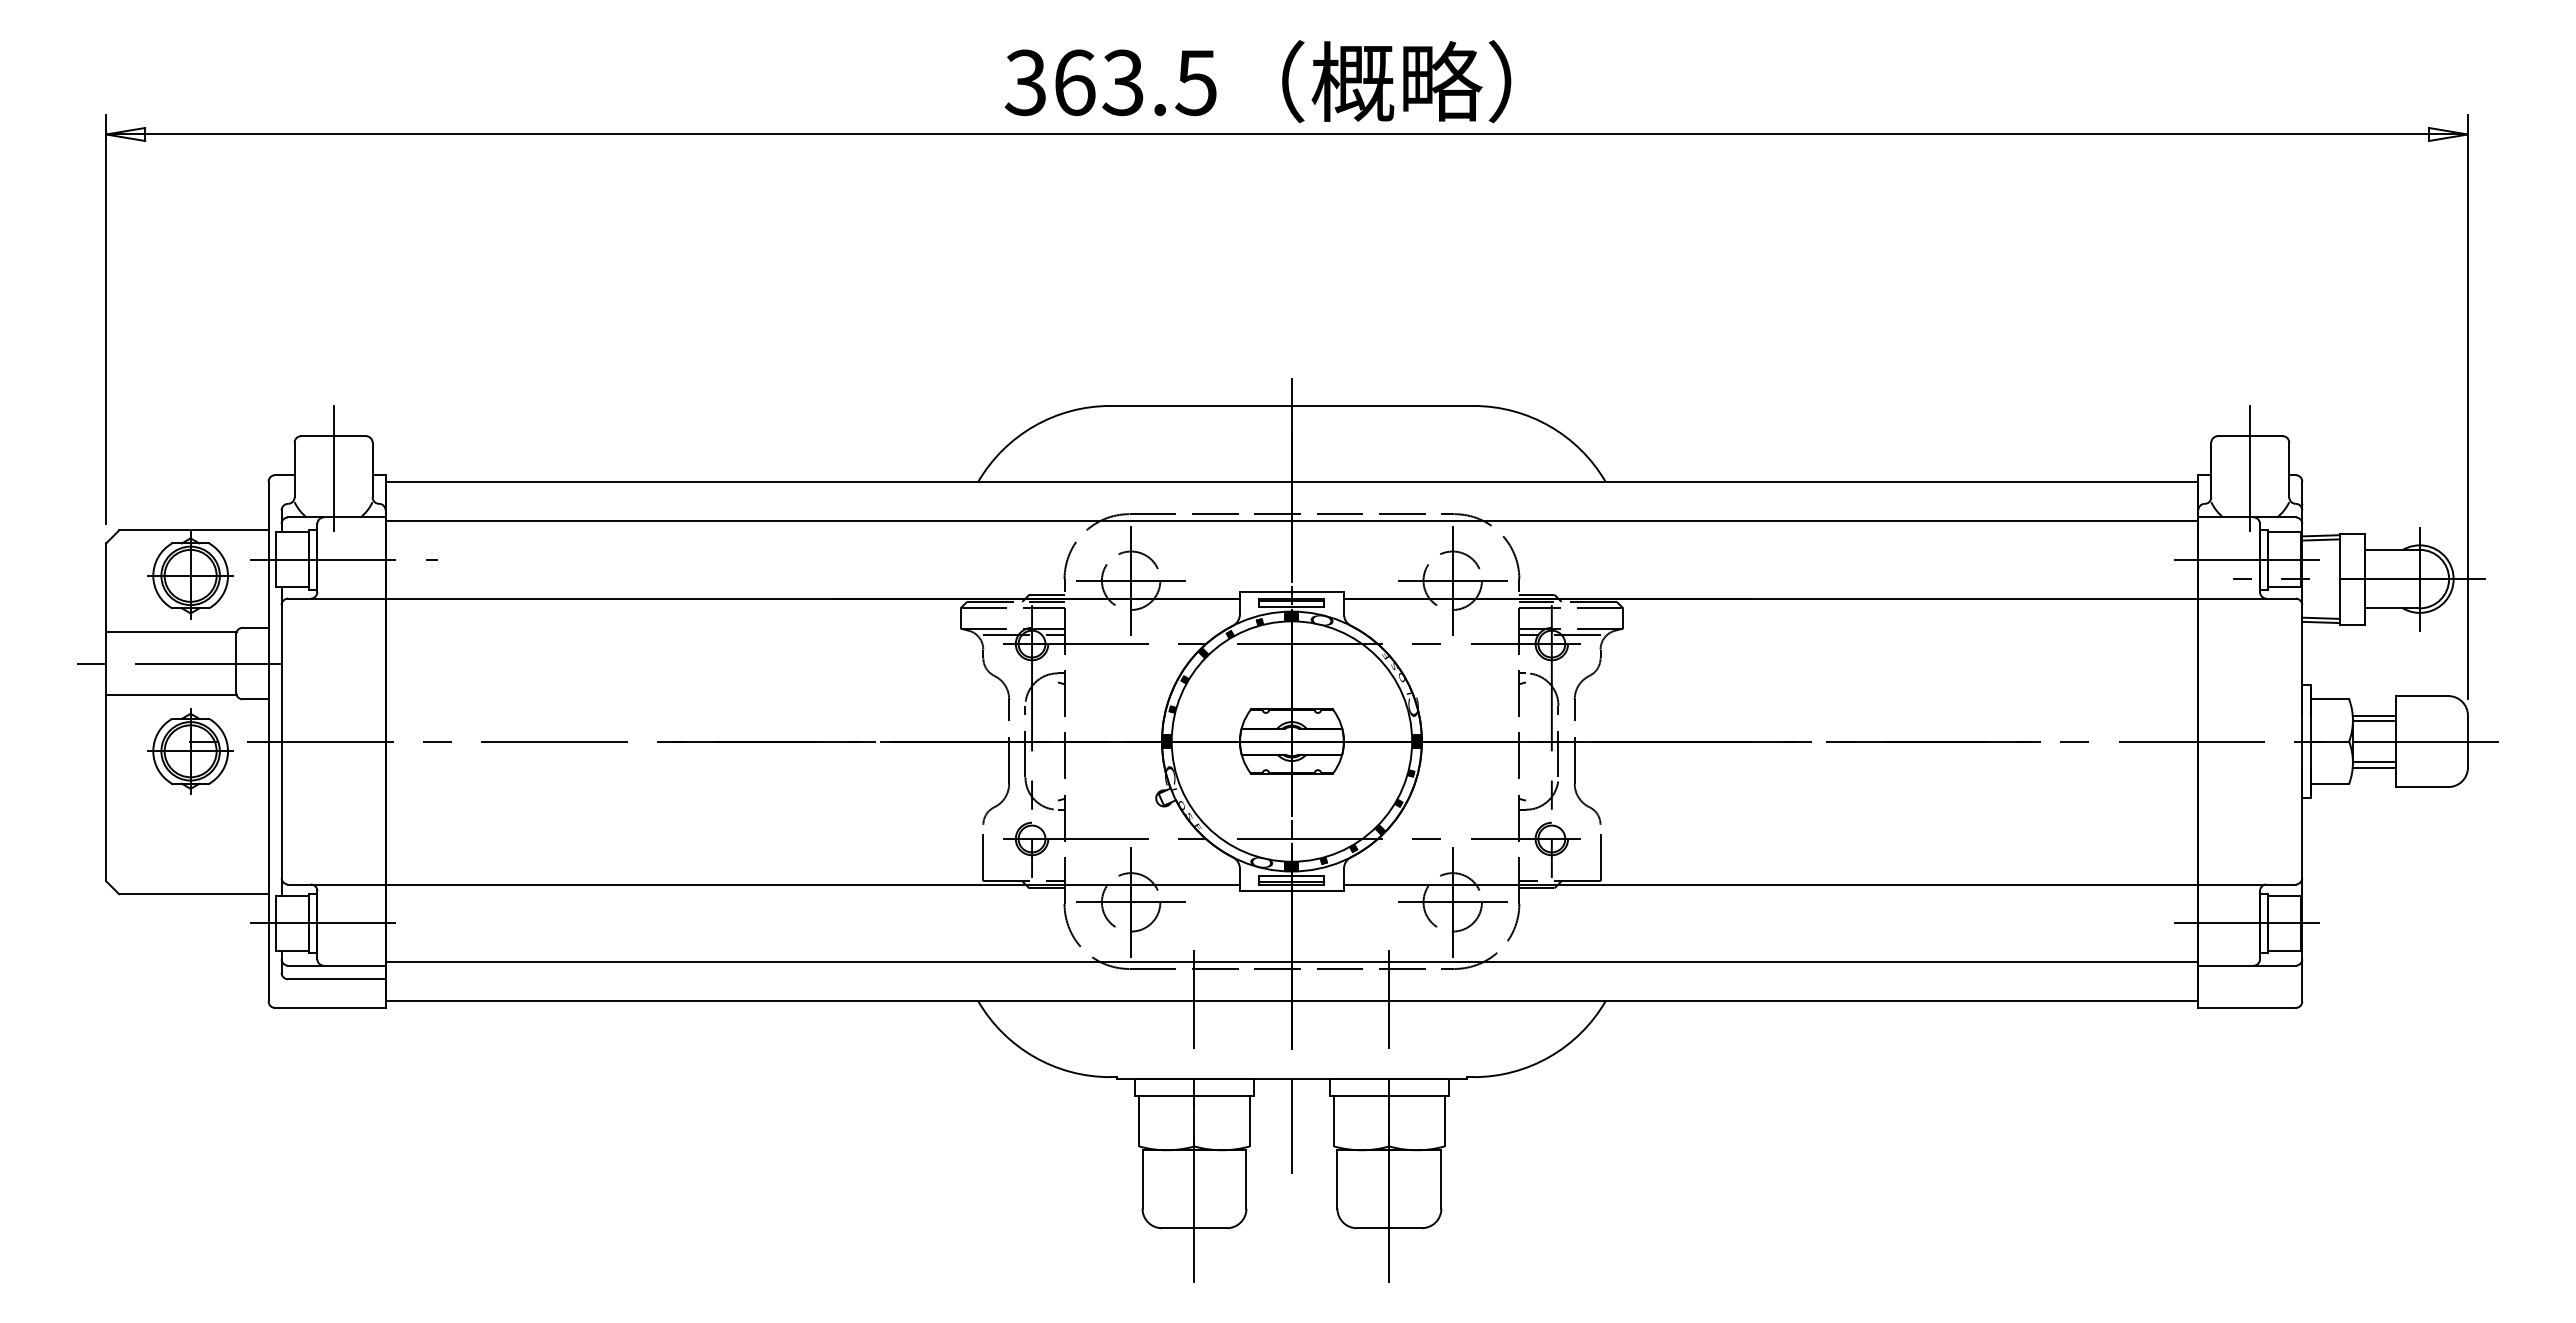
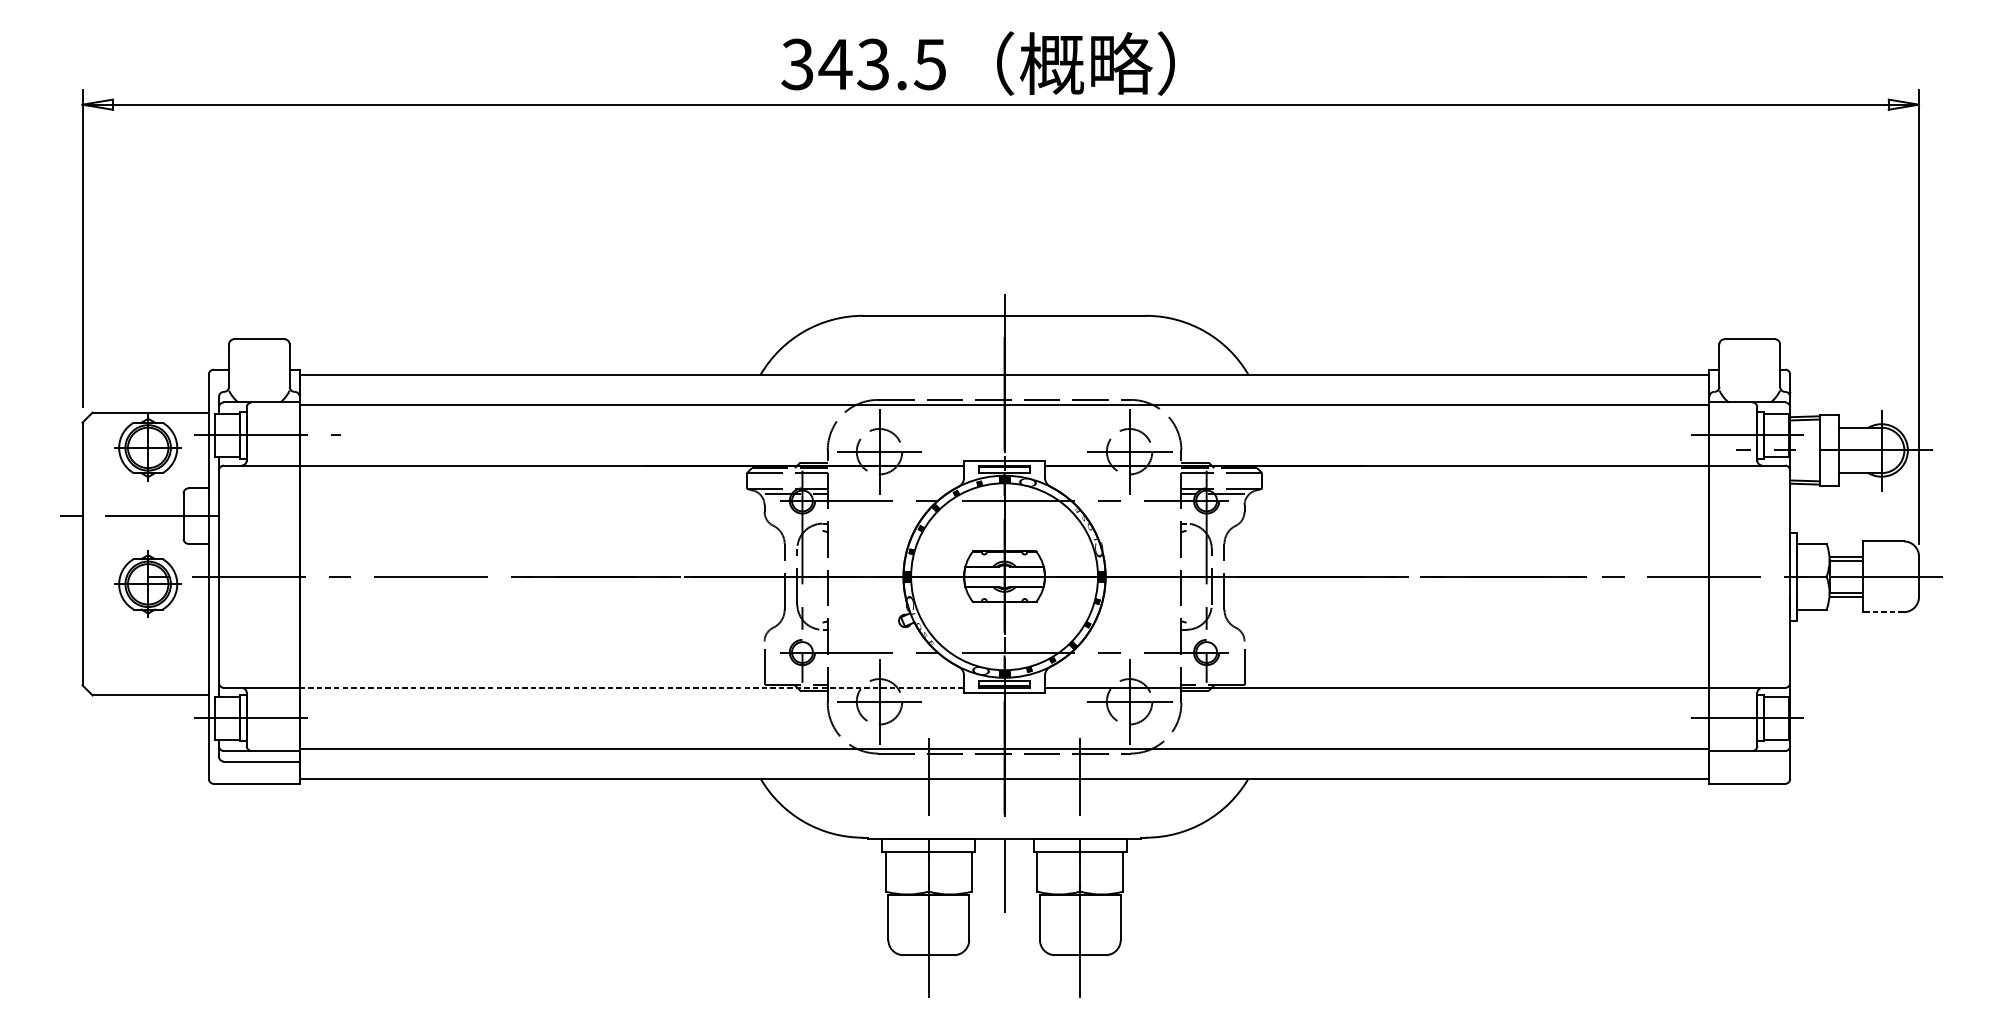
text: (1074, 82) -> (835, 64), 363.5 -> 343.5
line: (333, 468) -> (259, 364), removed
line: (2250, 468) -> (1749, 364), removed
line: (171, 631) -> (133, 491), removed
line: (171, 695) -> (133, 540), removed
line: (2422, 787) -> (1883, 612), solid -> dashed
line: (813, 884) -> (632, 687), solid -> dashed

